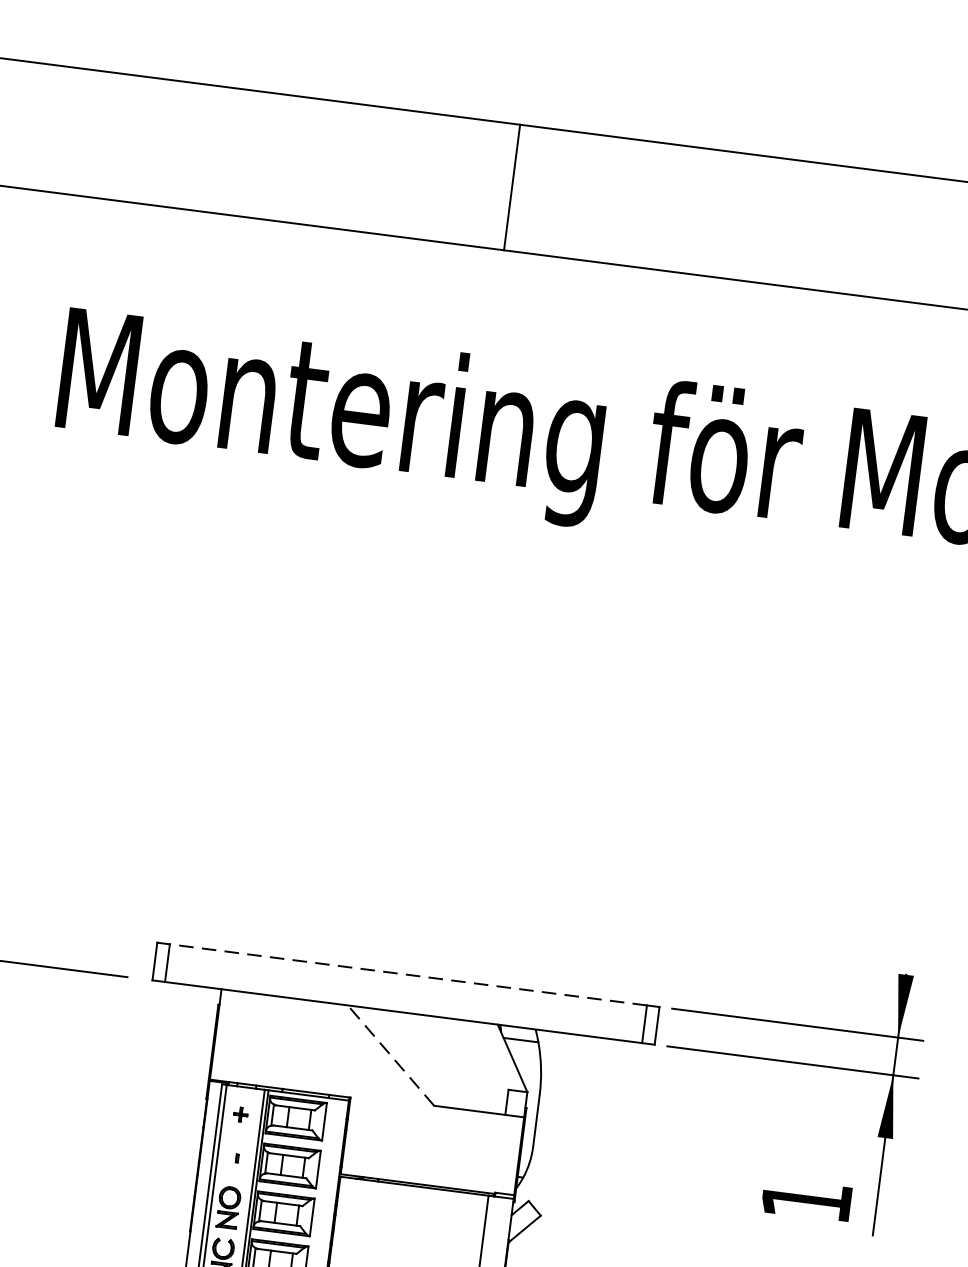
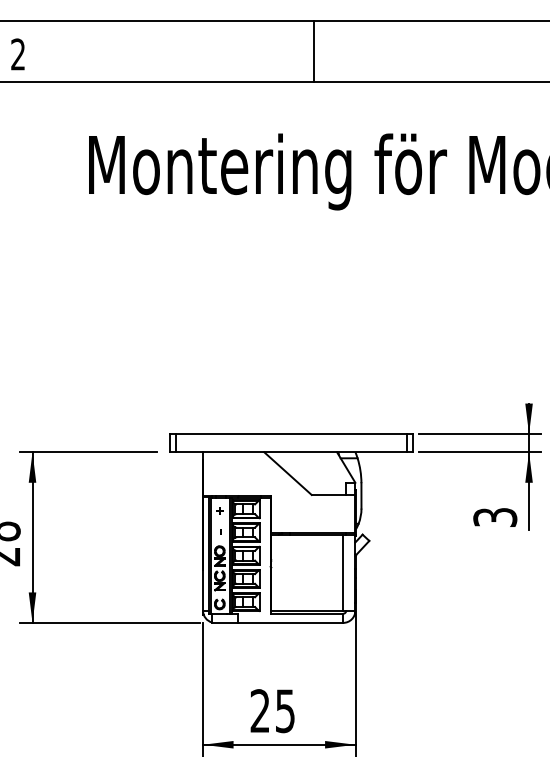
line: (511, 186) -> (313, 51), moved
line: (408, 975) -> (291, 434), dashed -> solid
line: (392, 1055) -> (288, 473), dashed -> solid
text: (806, 1200) -> (495, 517), 1 -> 3

